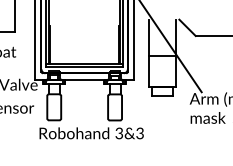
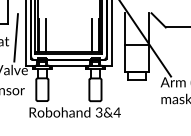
line: (58, 44) -> (46, 34), added
line: (110, 44) -> (91, 34), added
line: (24, 47) -> (16, 37), added
text: (139, 133) -> (116, 112), 3&3 -> 3&4

